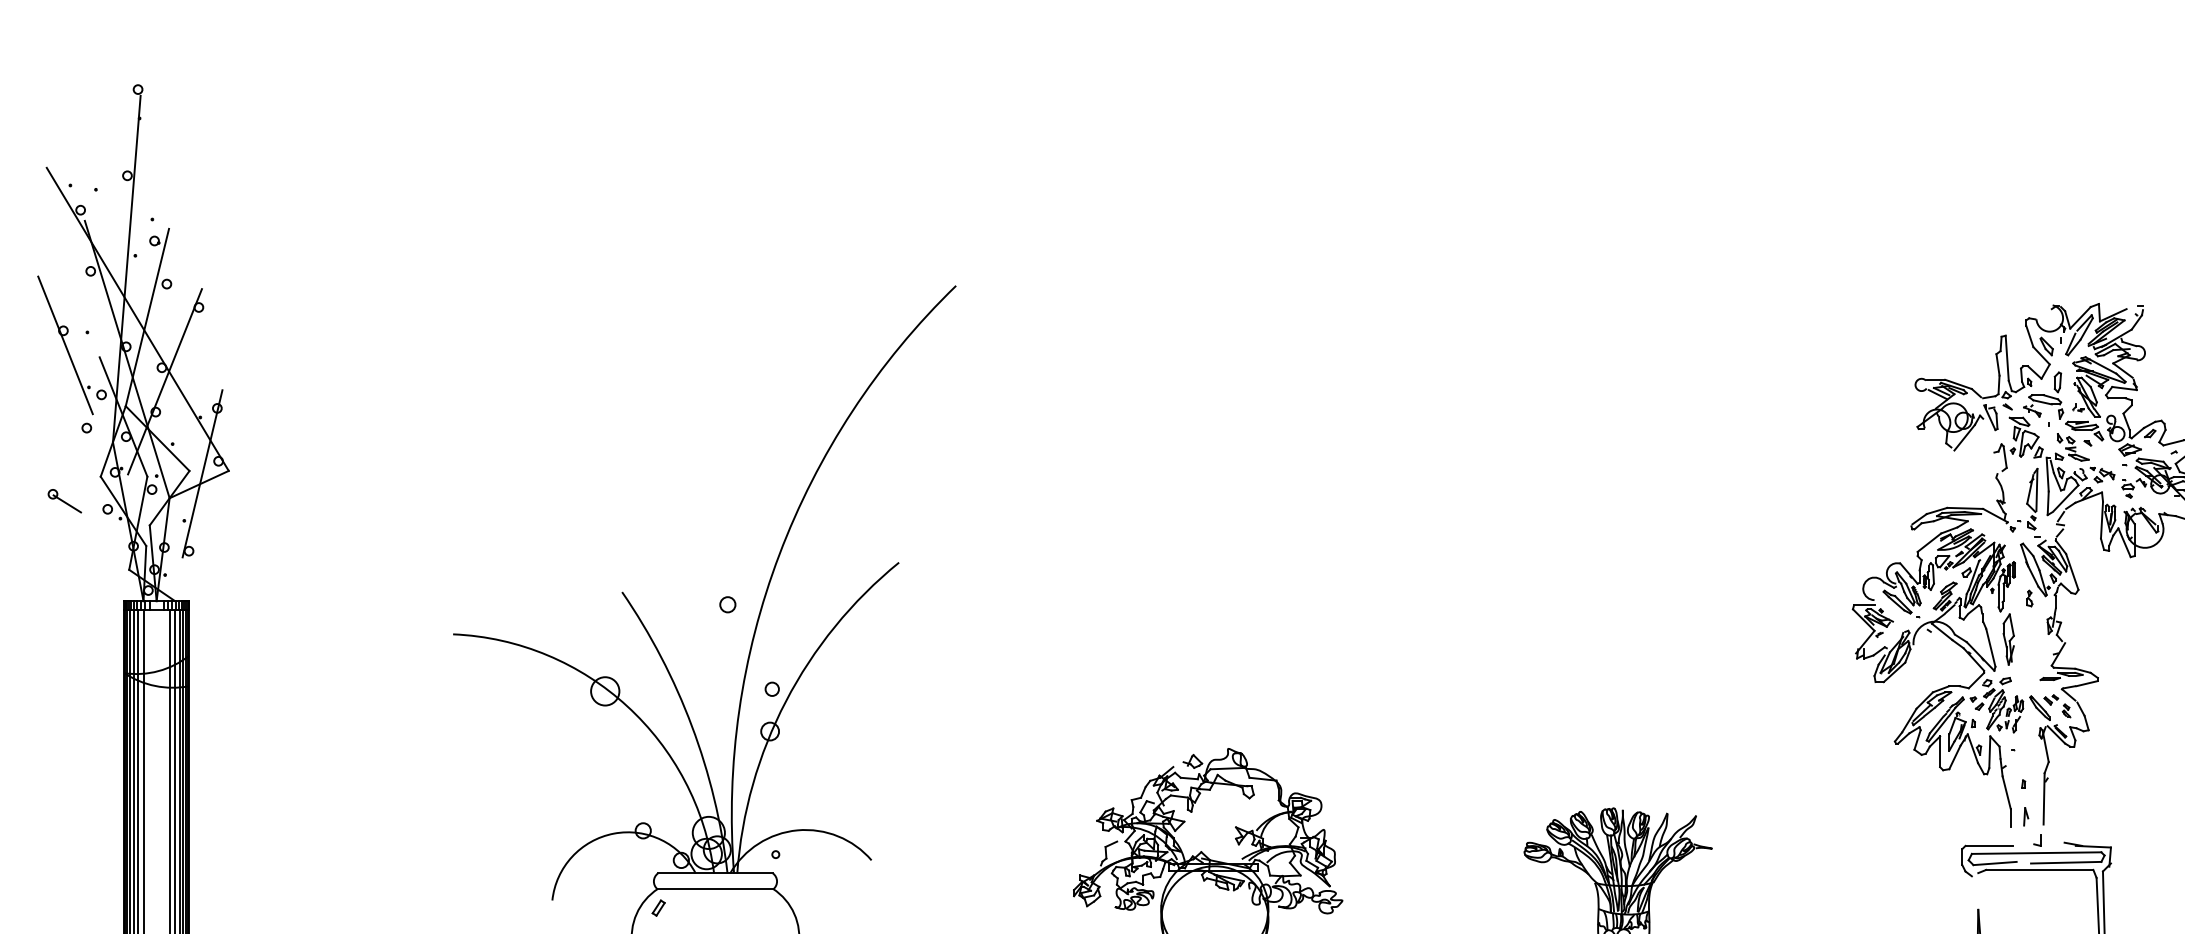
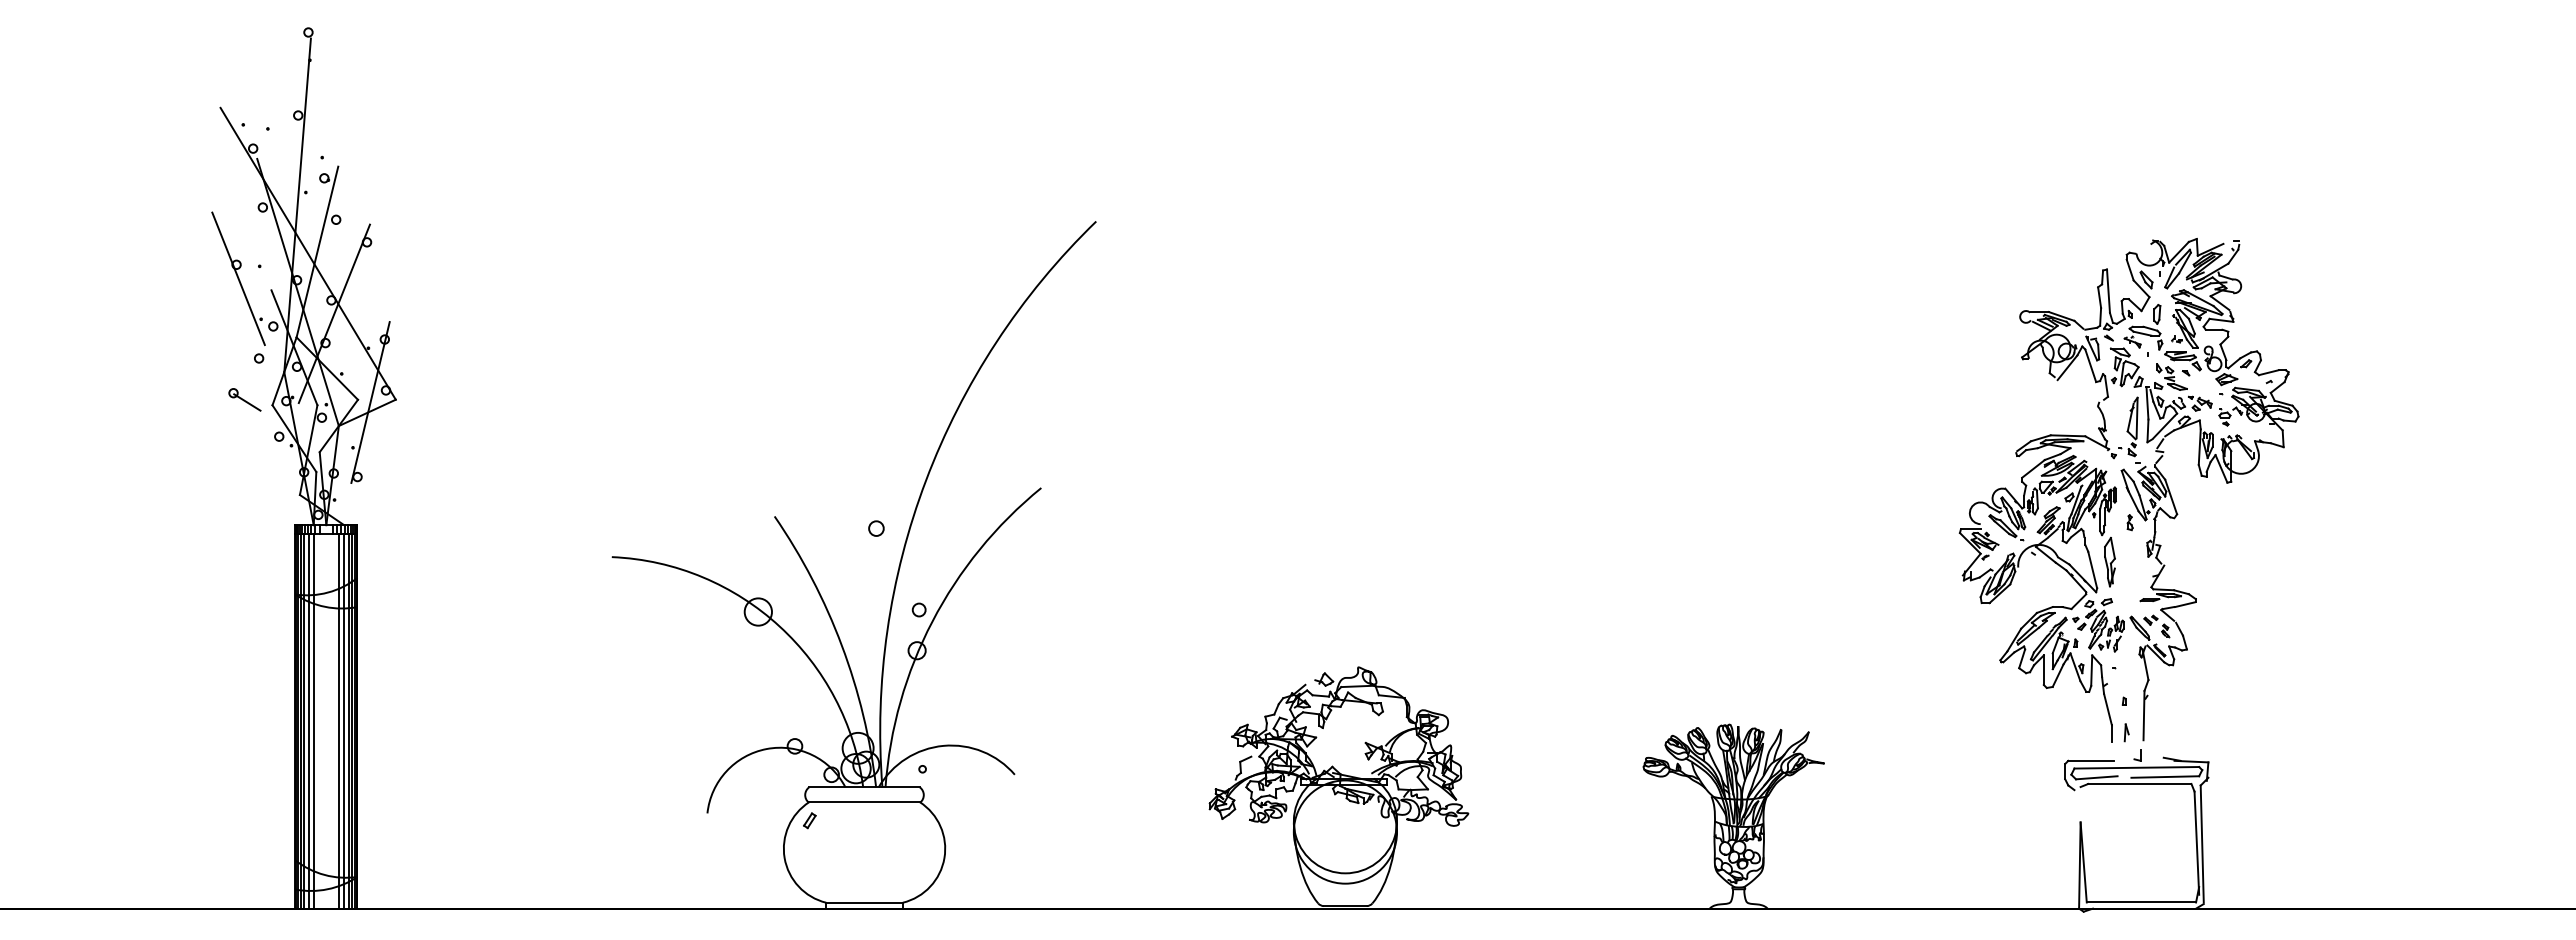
line: (1988, 435) -> (2090, 365), added
part: (64, 500) -> (244, 399), moved

